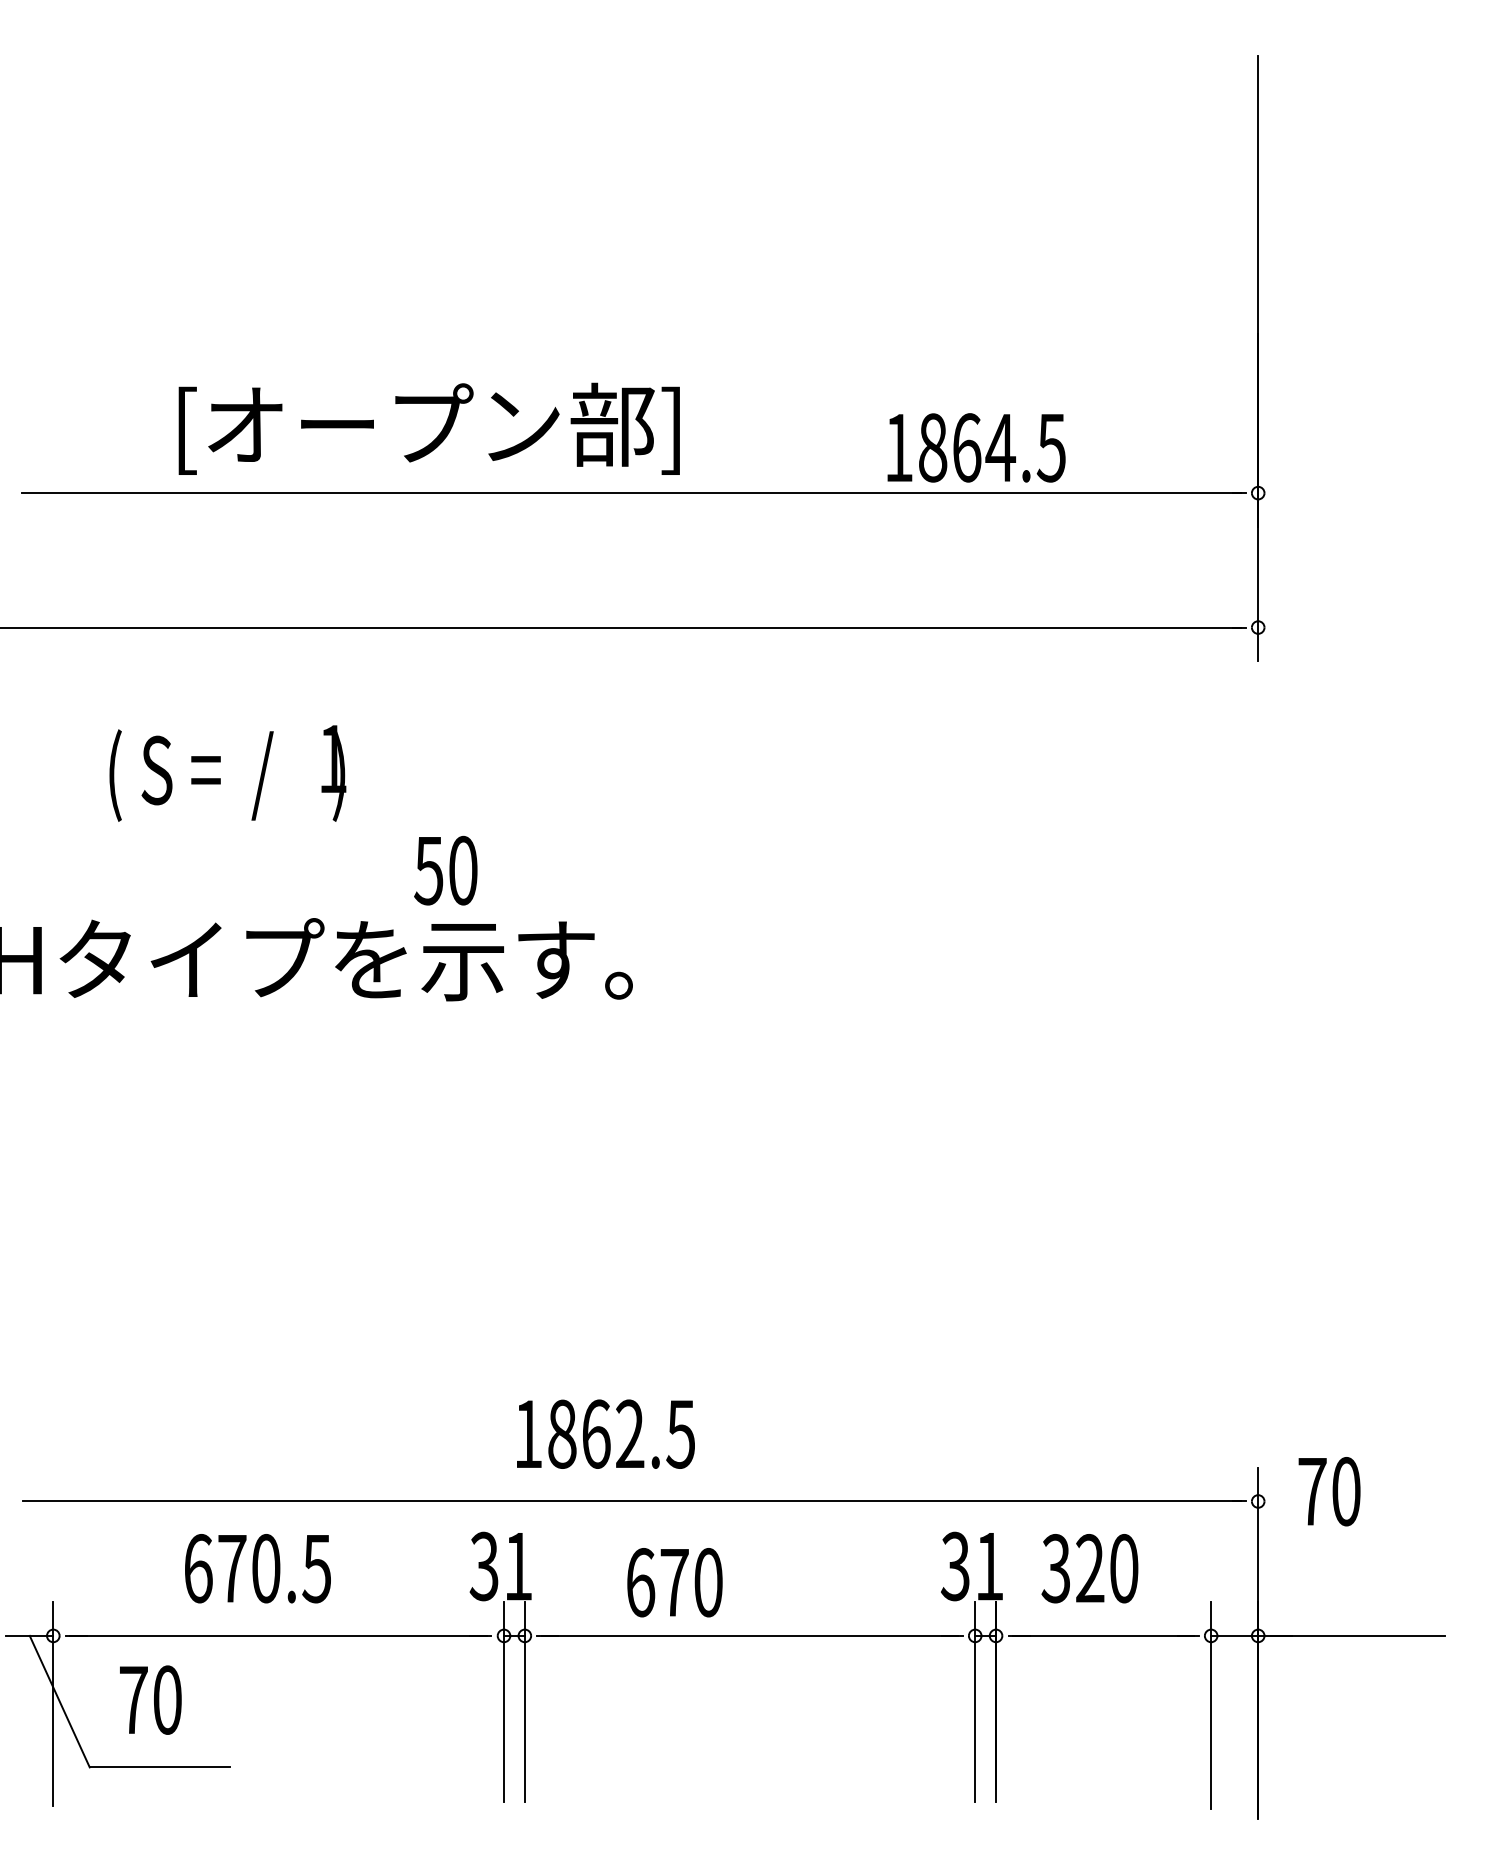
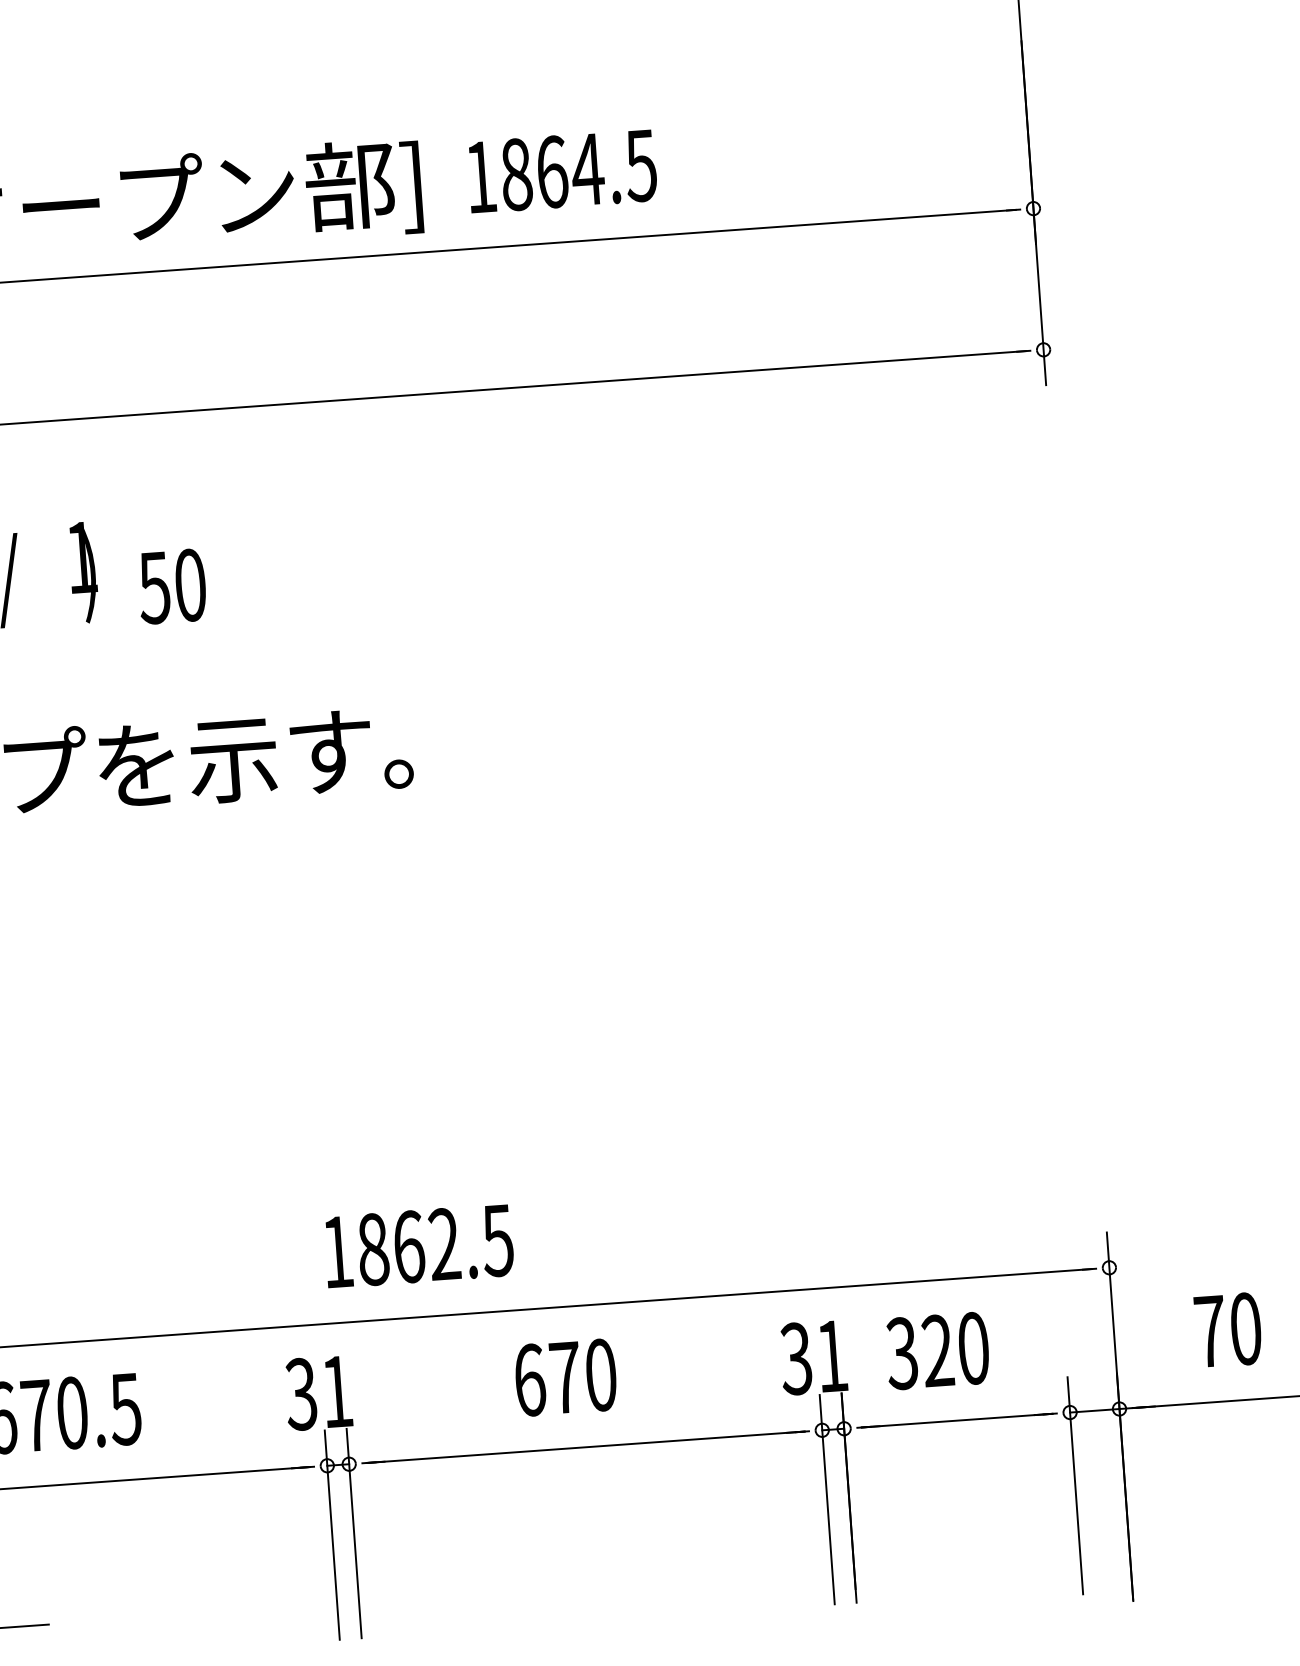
text: (976, 447) -> (562, 170), moved
text: (445, 870) -> (171, 586), moved
text: (1329, 1491) -> (1228, 1330), moved
text: (674, 1582) -> (565, 1377), moved

